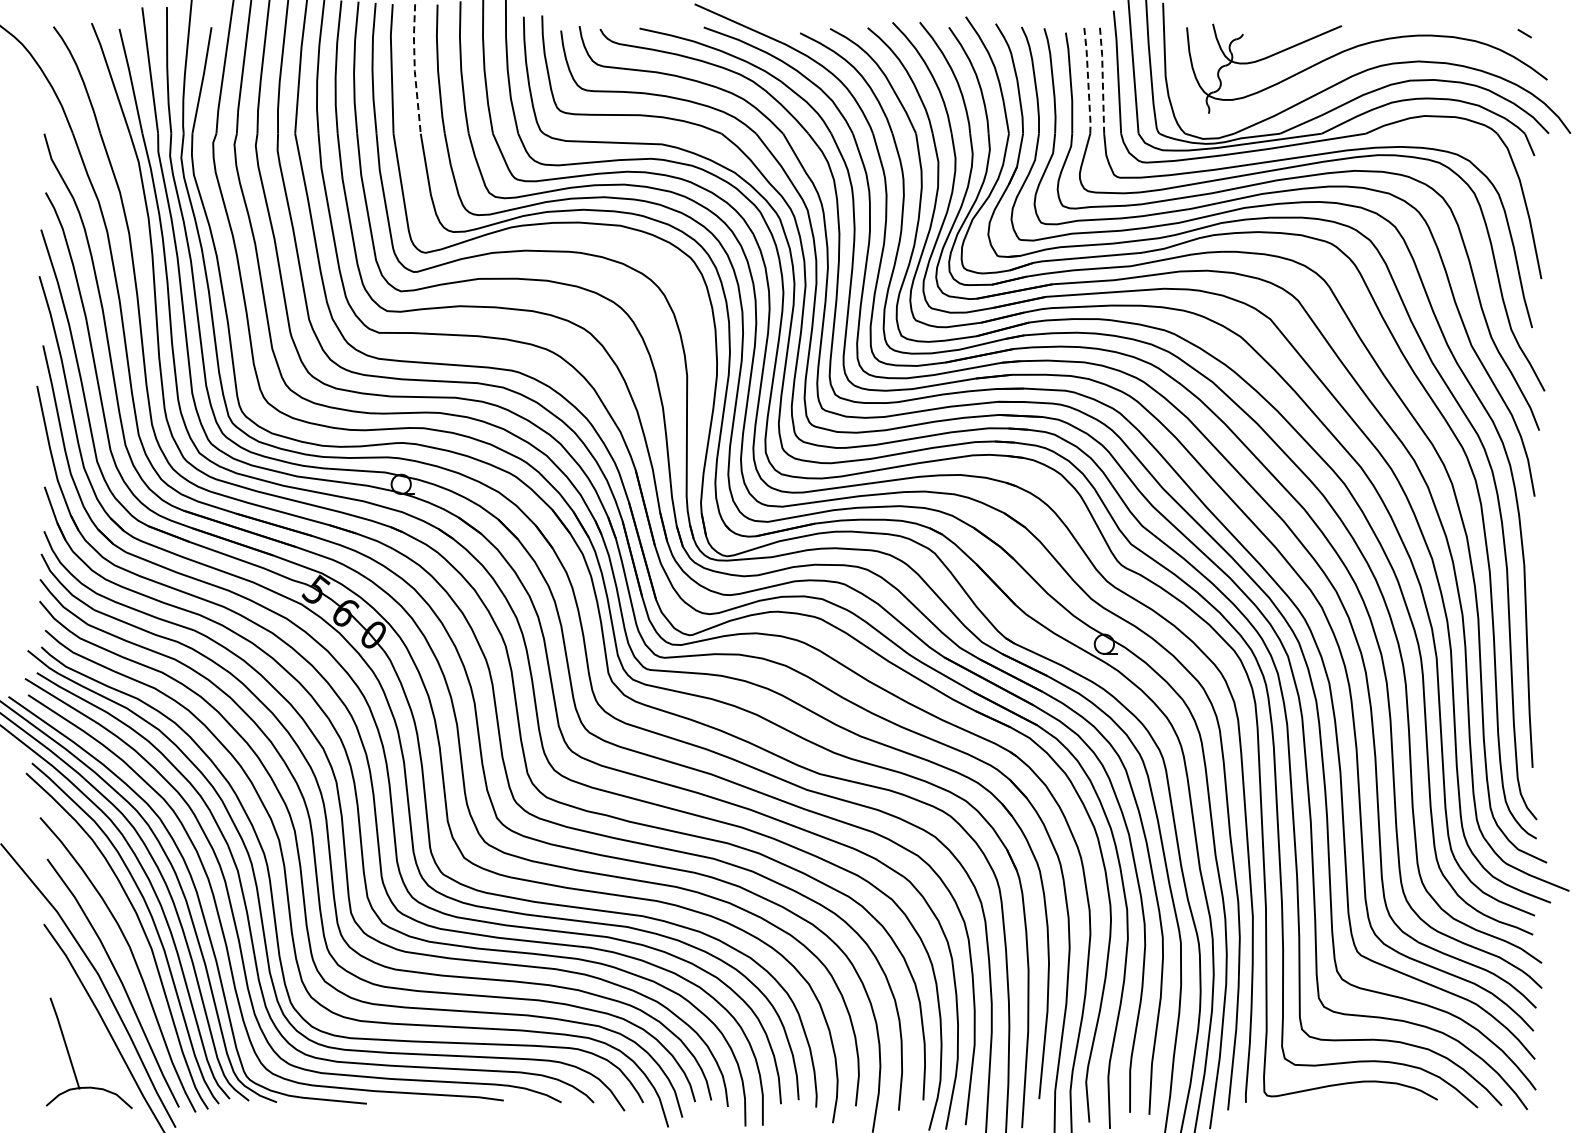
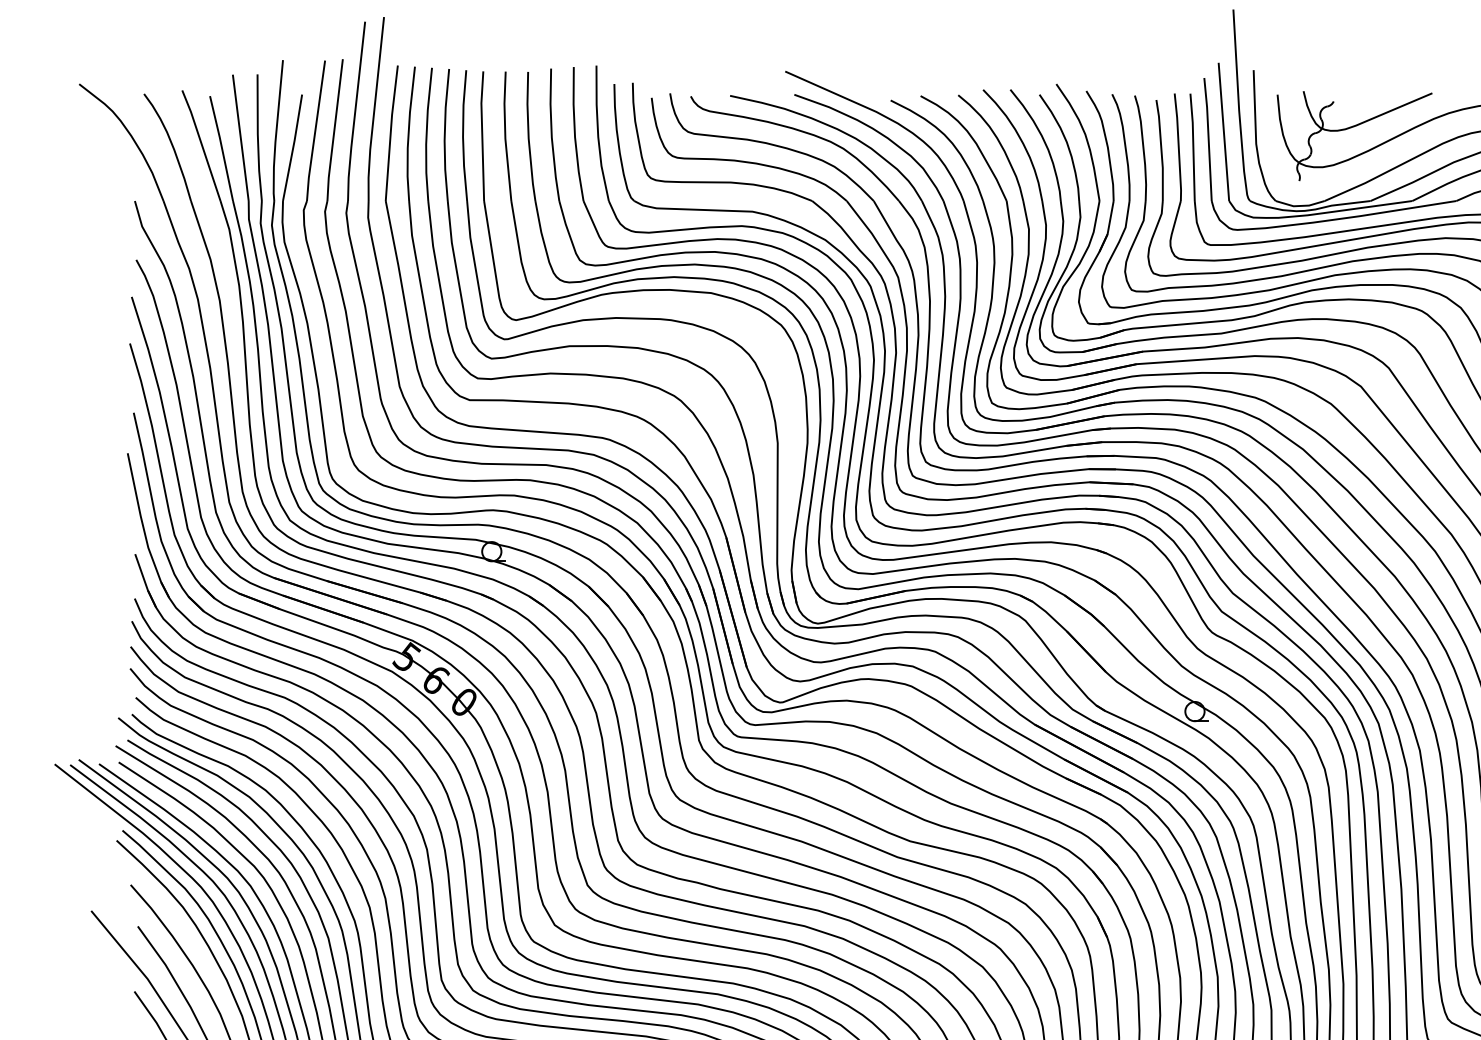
line: (414, 68) -> (505, 135), dashed -> solid
line: (1088, 79) -> (1179, 146), dashed -> solid
line: (1102, 79) -> (1193, 146), dashed -> solid

